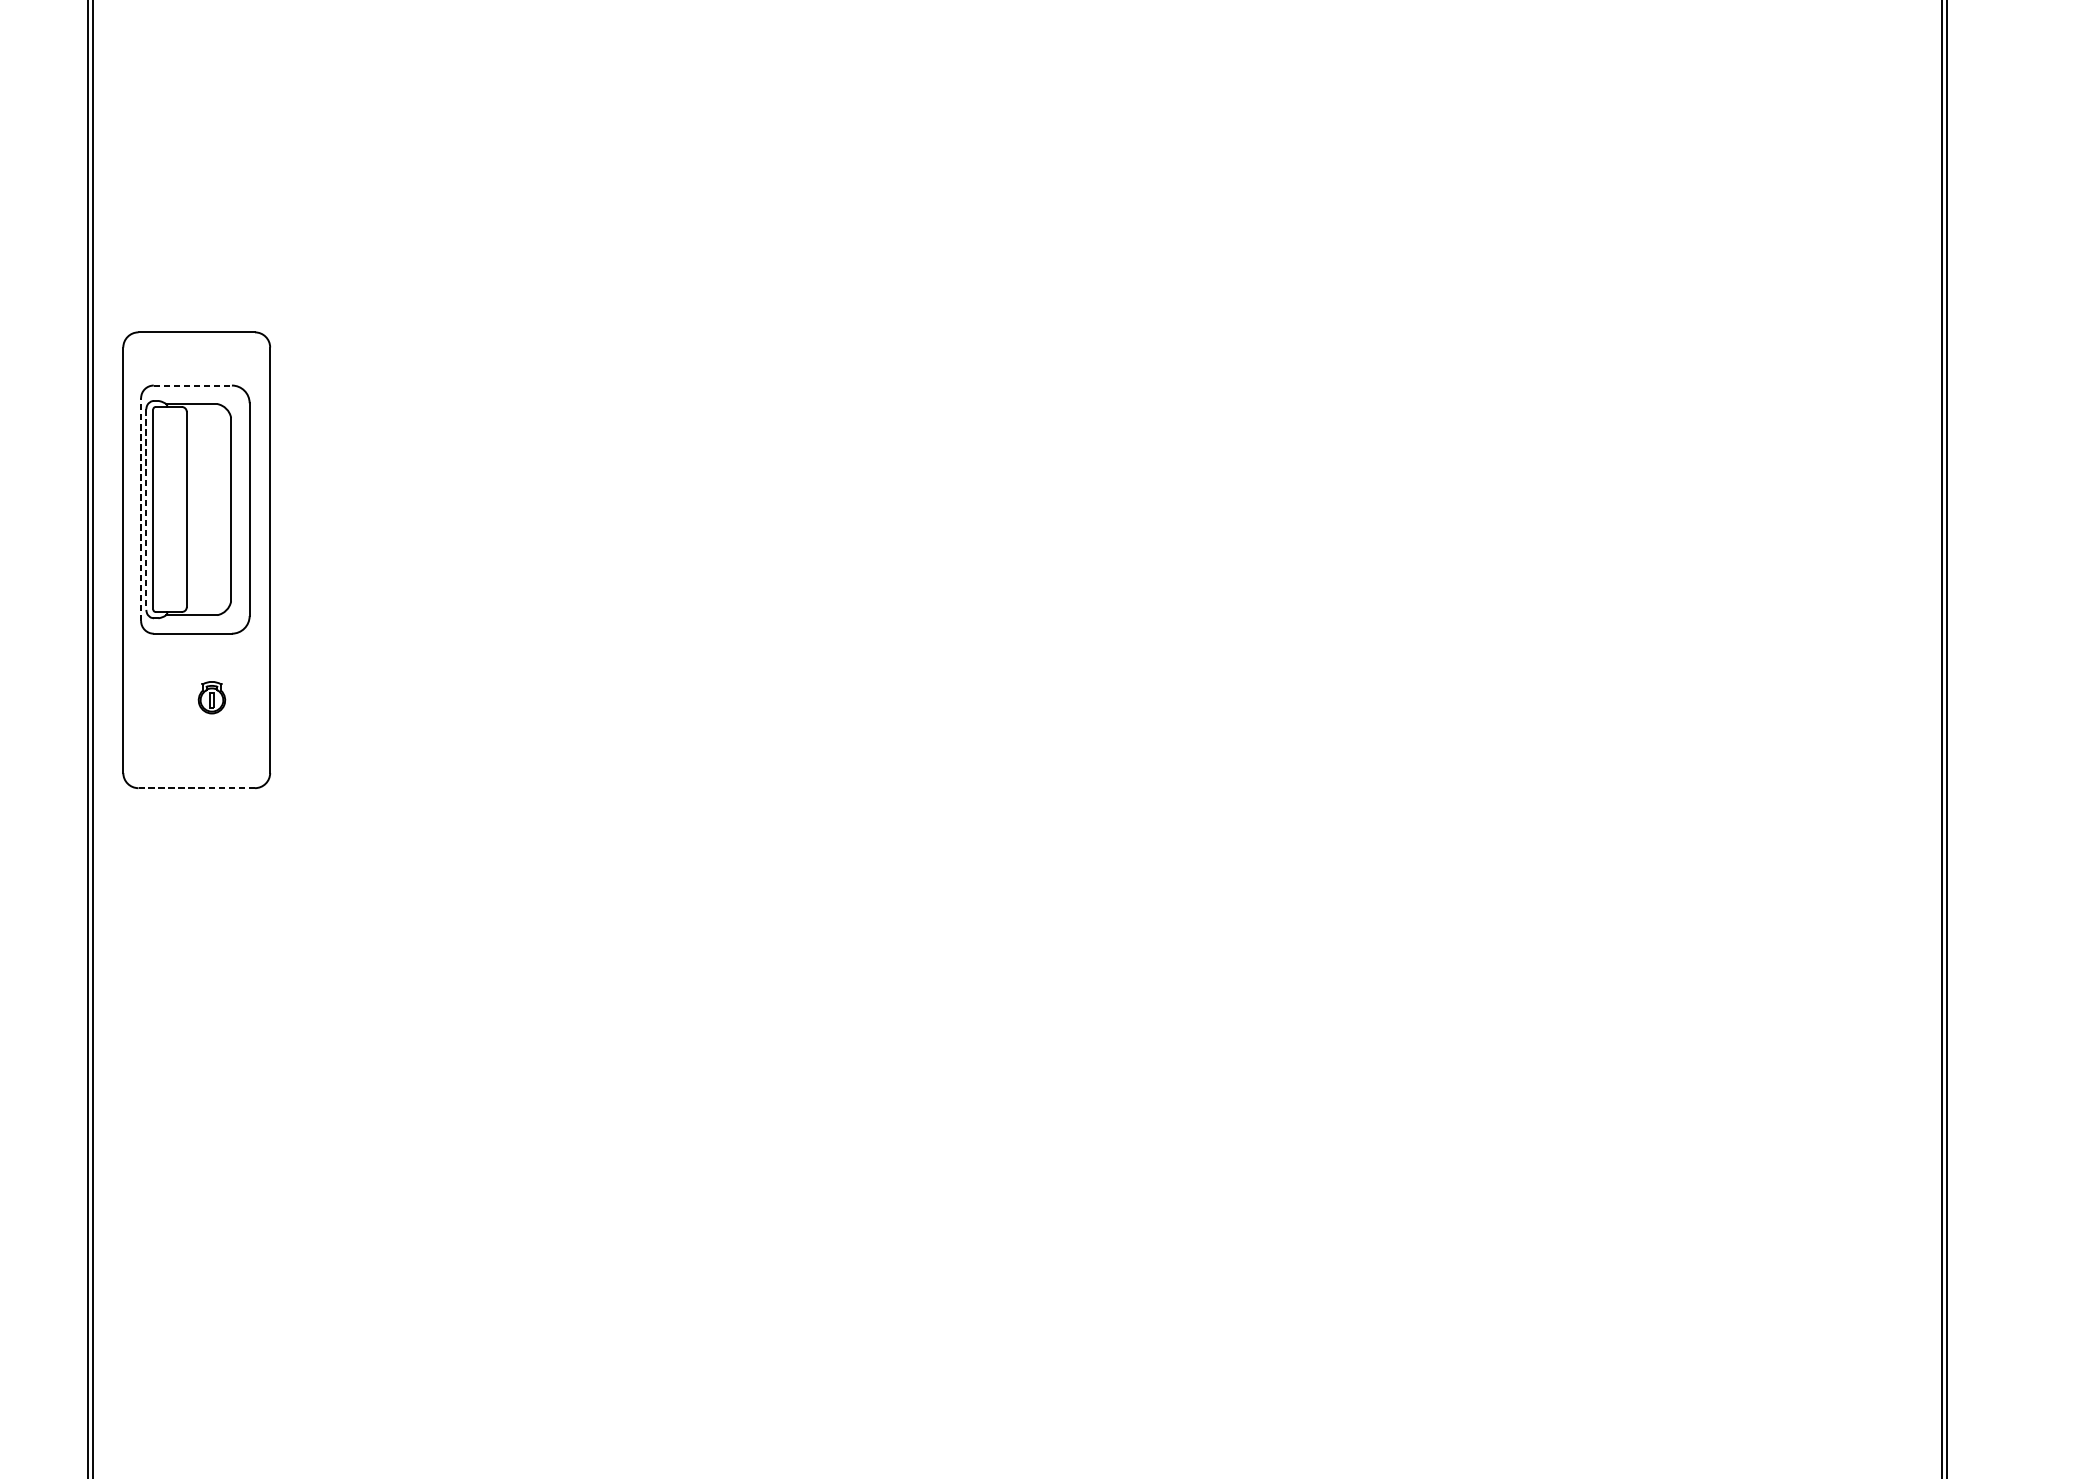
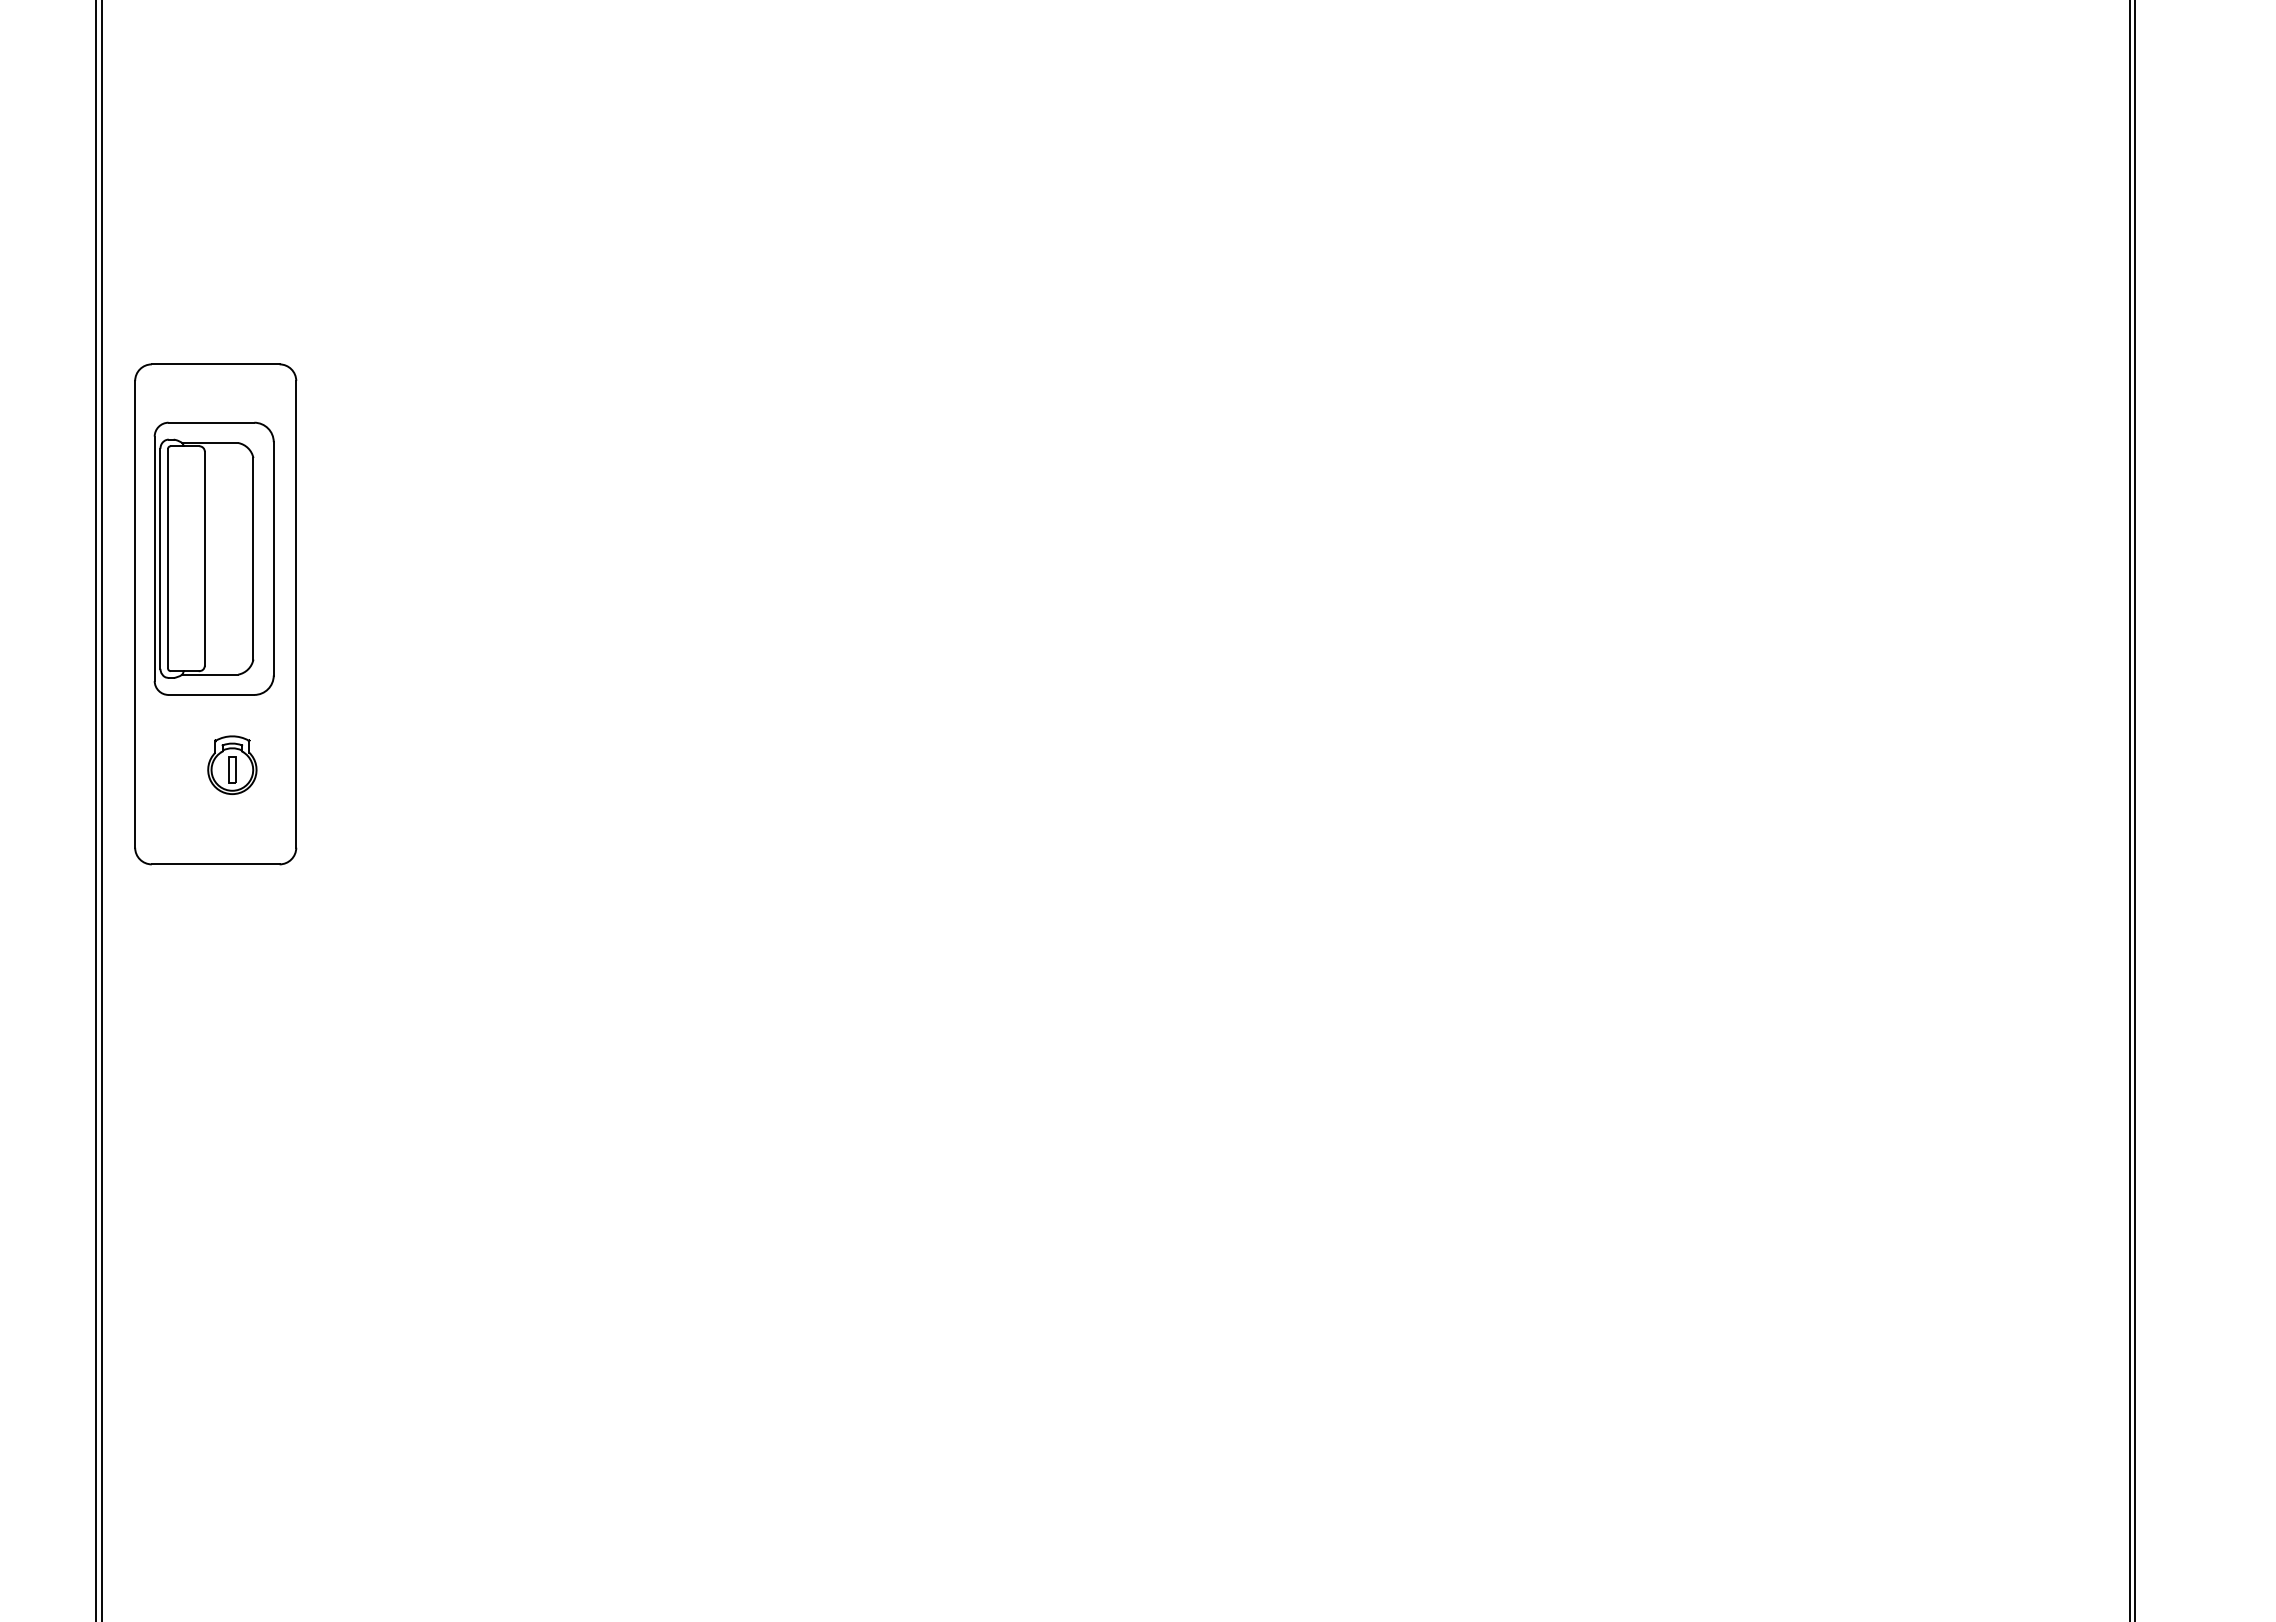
line: (192, 385) -> (211, 422), dashed -> solid
line: (140, 509) -> (154, 558), dashed -> solid
line: (146, 510) -> (160, 559), dashed -> solid
part: (212, 697) -> (232, 764), size x1.67
line: (196, 788) -> (215, 864), dashed -> solid

